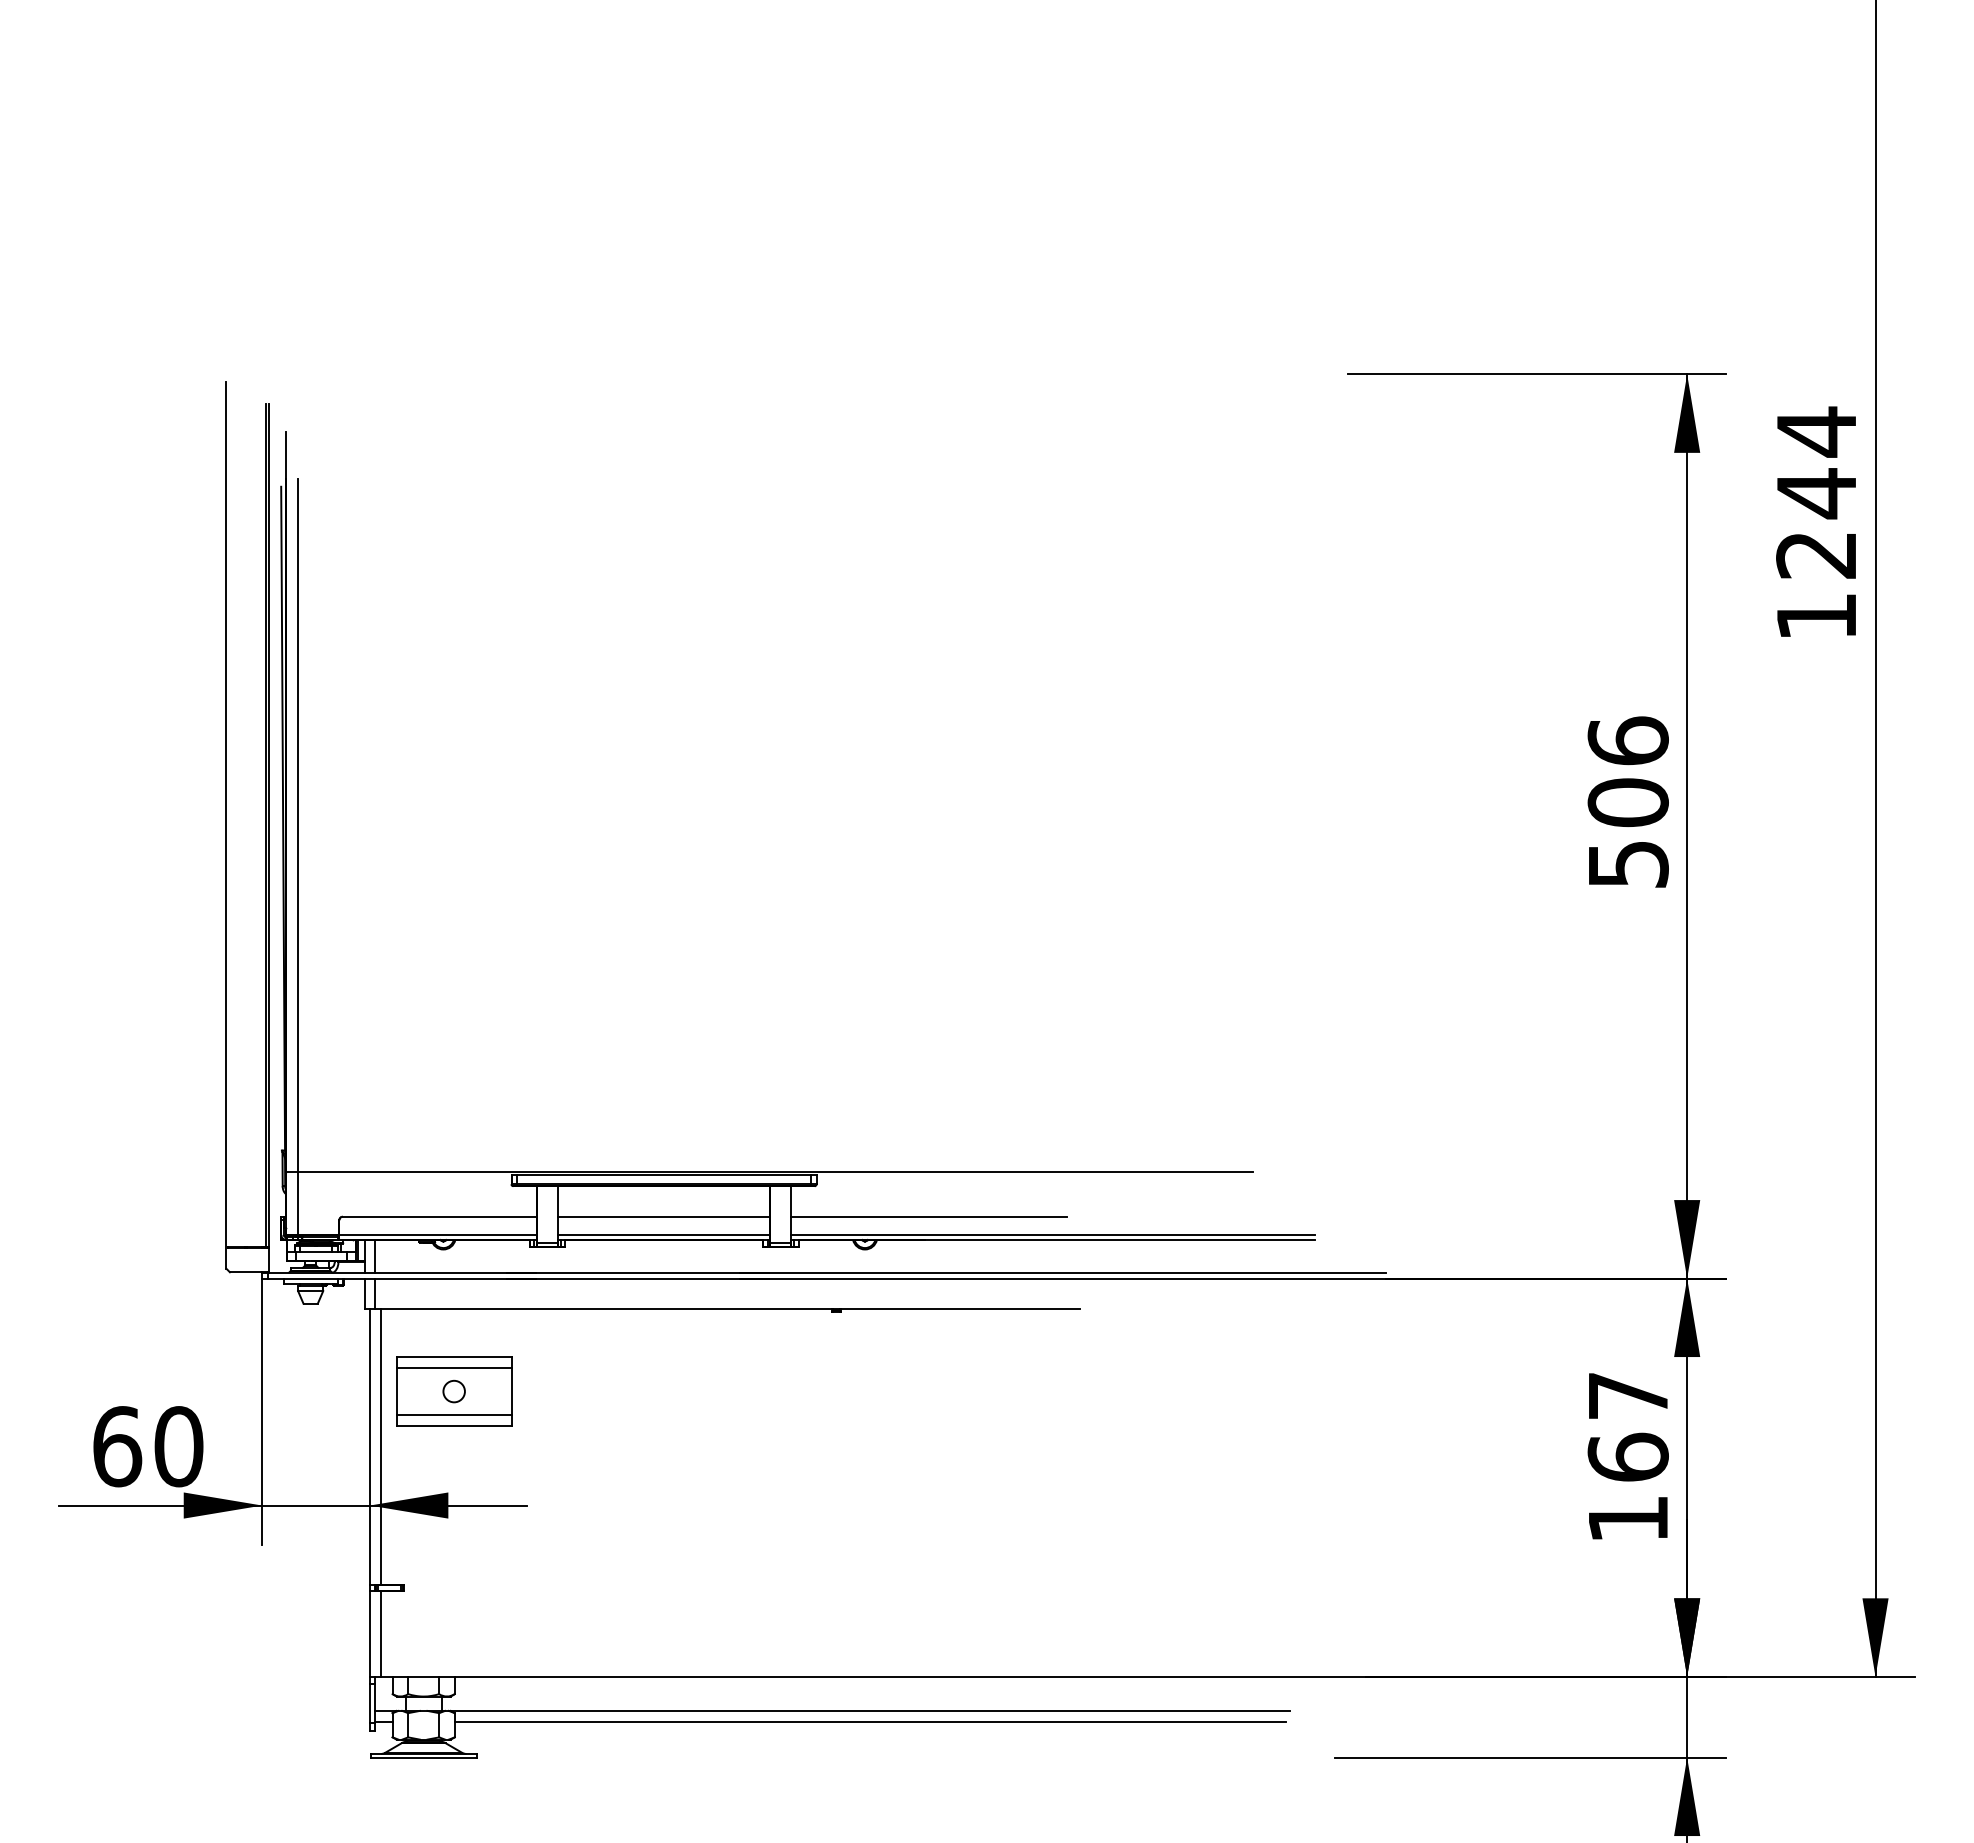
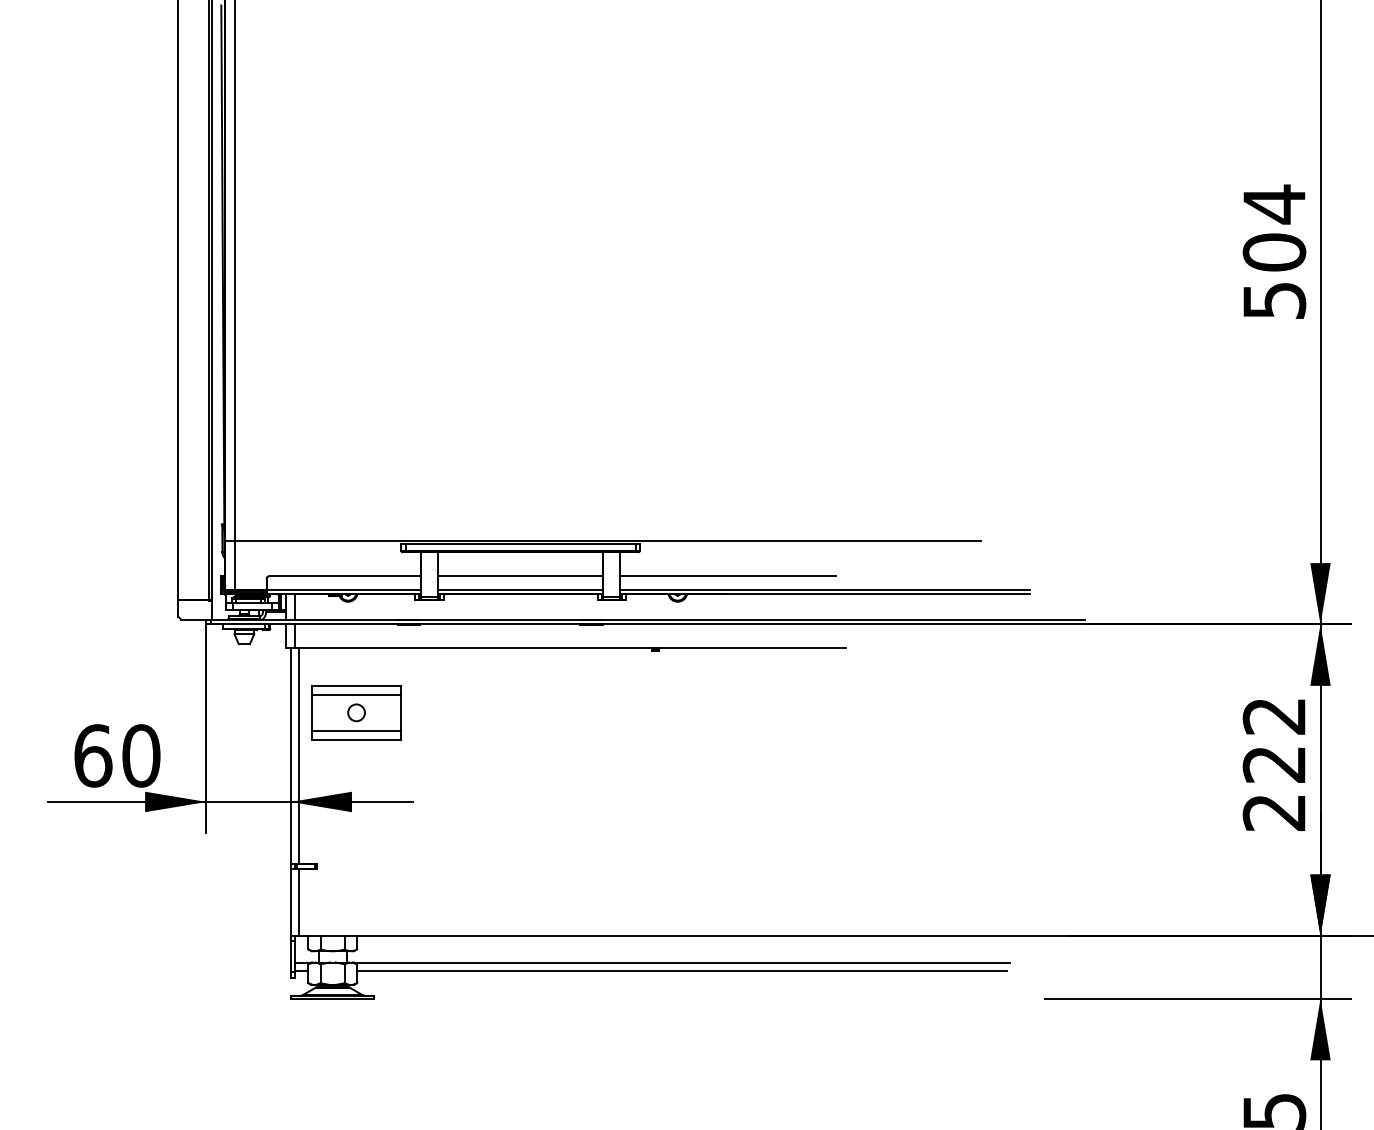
text: (1627, 741) -> (1273, 204), 506 -> 504
text: (1627, 1457) -> (1273, 764), 167 -> 222

